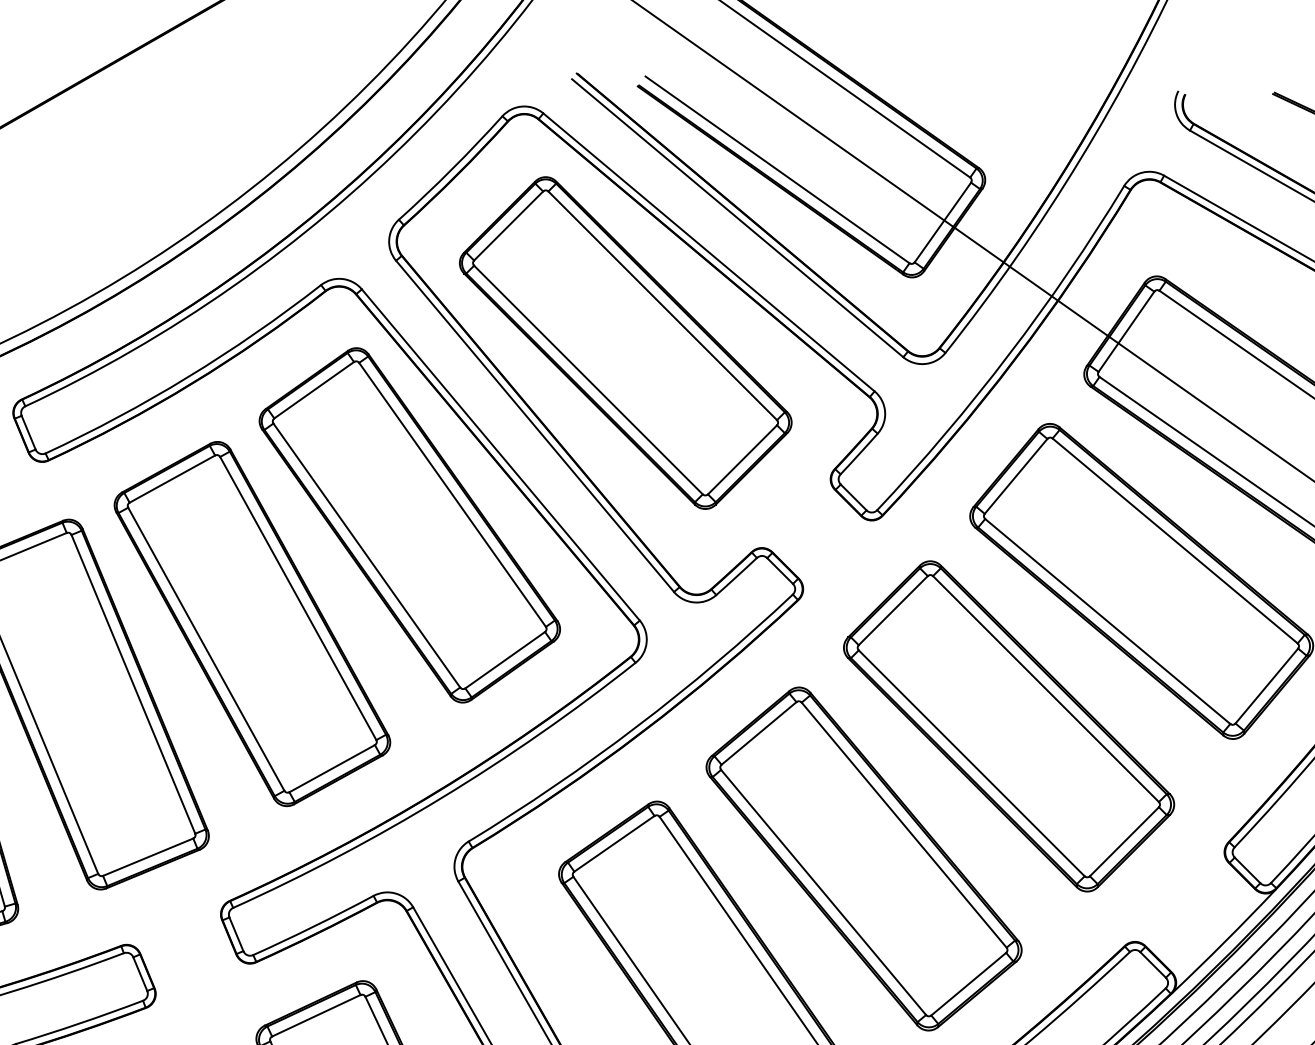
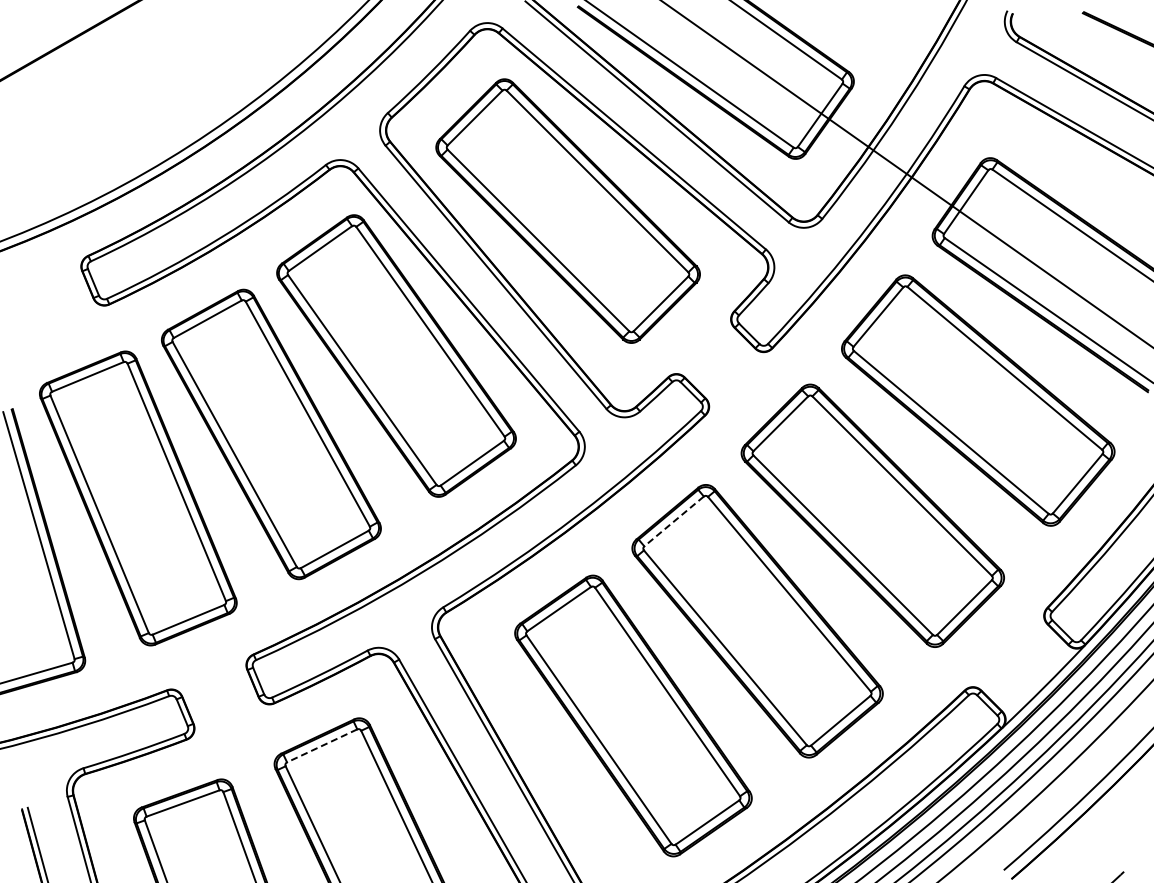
line: (759, 733) -> (674, 521), solid -> dashed
line: (316, 1015) -> (322, 745), solid -> dashed

